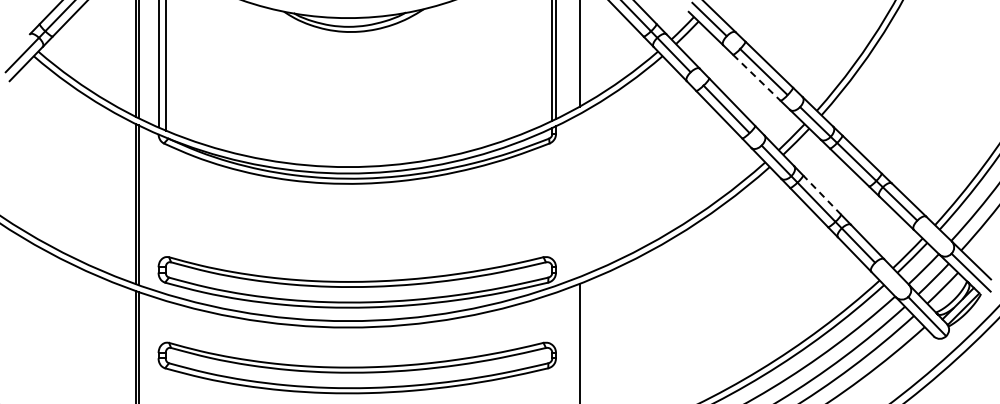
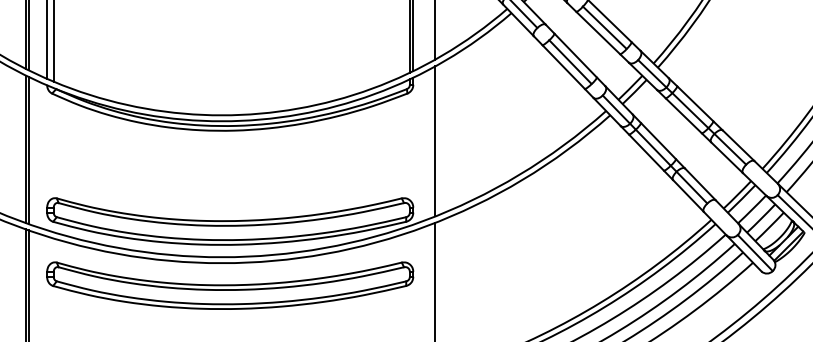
line: (757, 78) -> (598, 33), dashed -> solid
line: (821, 194) -> (657, 140), dashed -> solid
line: (579, 195) -> (434, 141), added
part: (356, 367) -> (229, 285), moved

